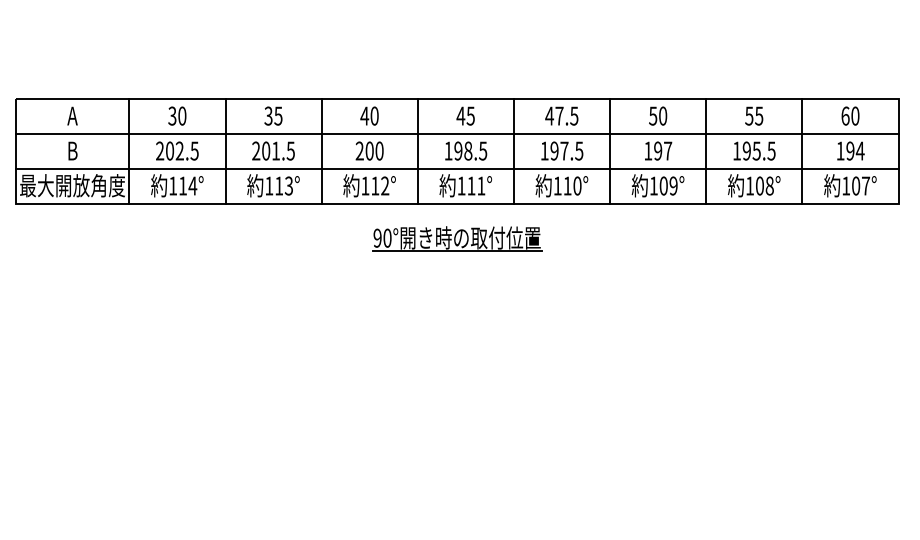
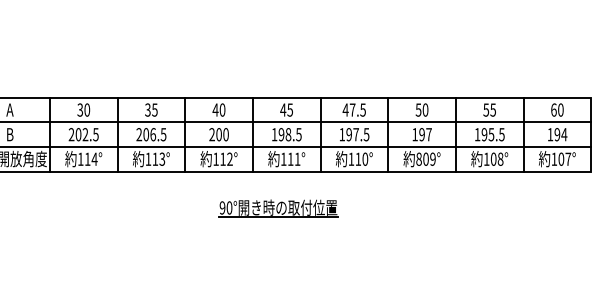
text: (276, 150) -> (153, 134), 201.5 -> 206.5
text: (653, 185) -> (418, 158), 109° -> 809°
part: (457, 238) -> (278, 208), moved

